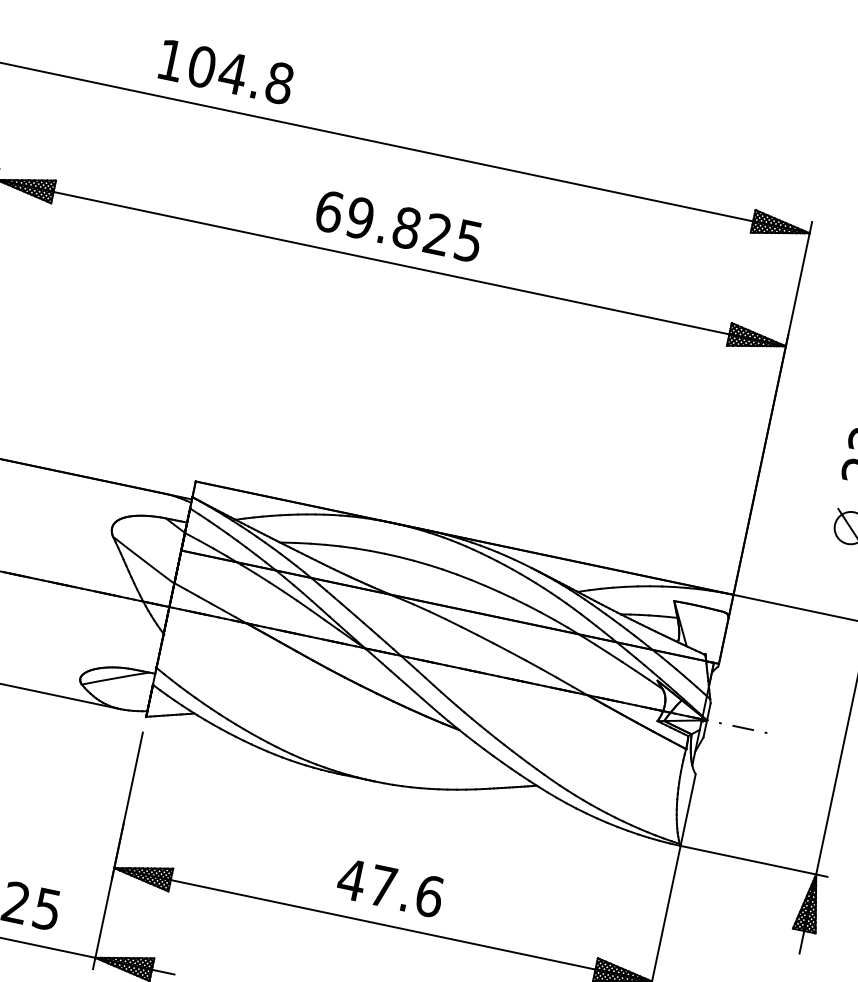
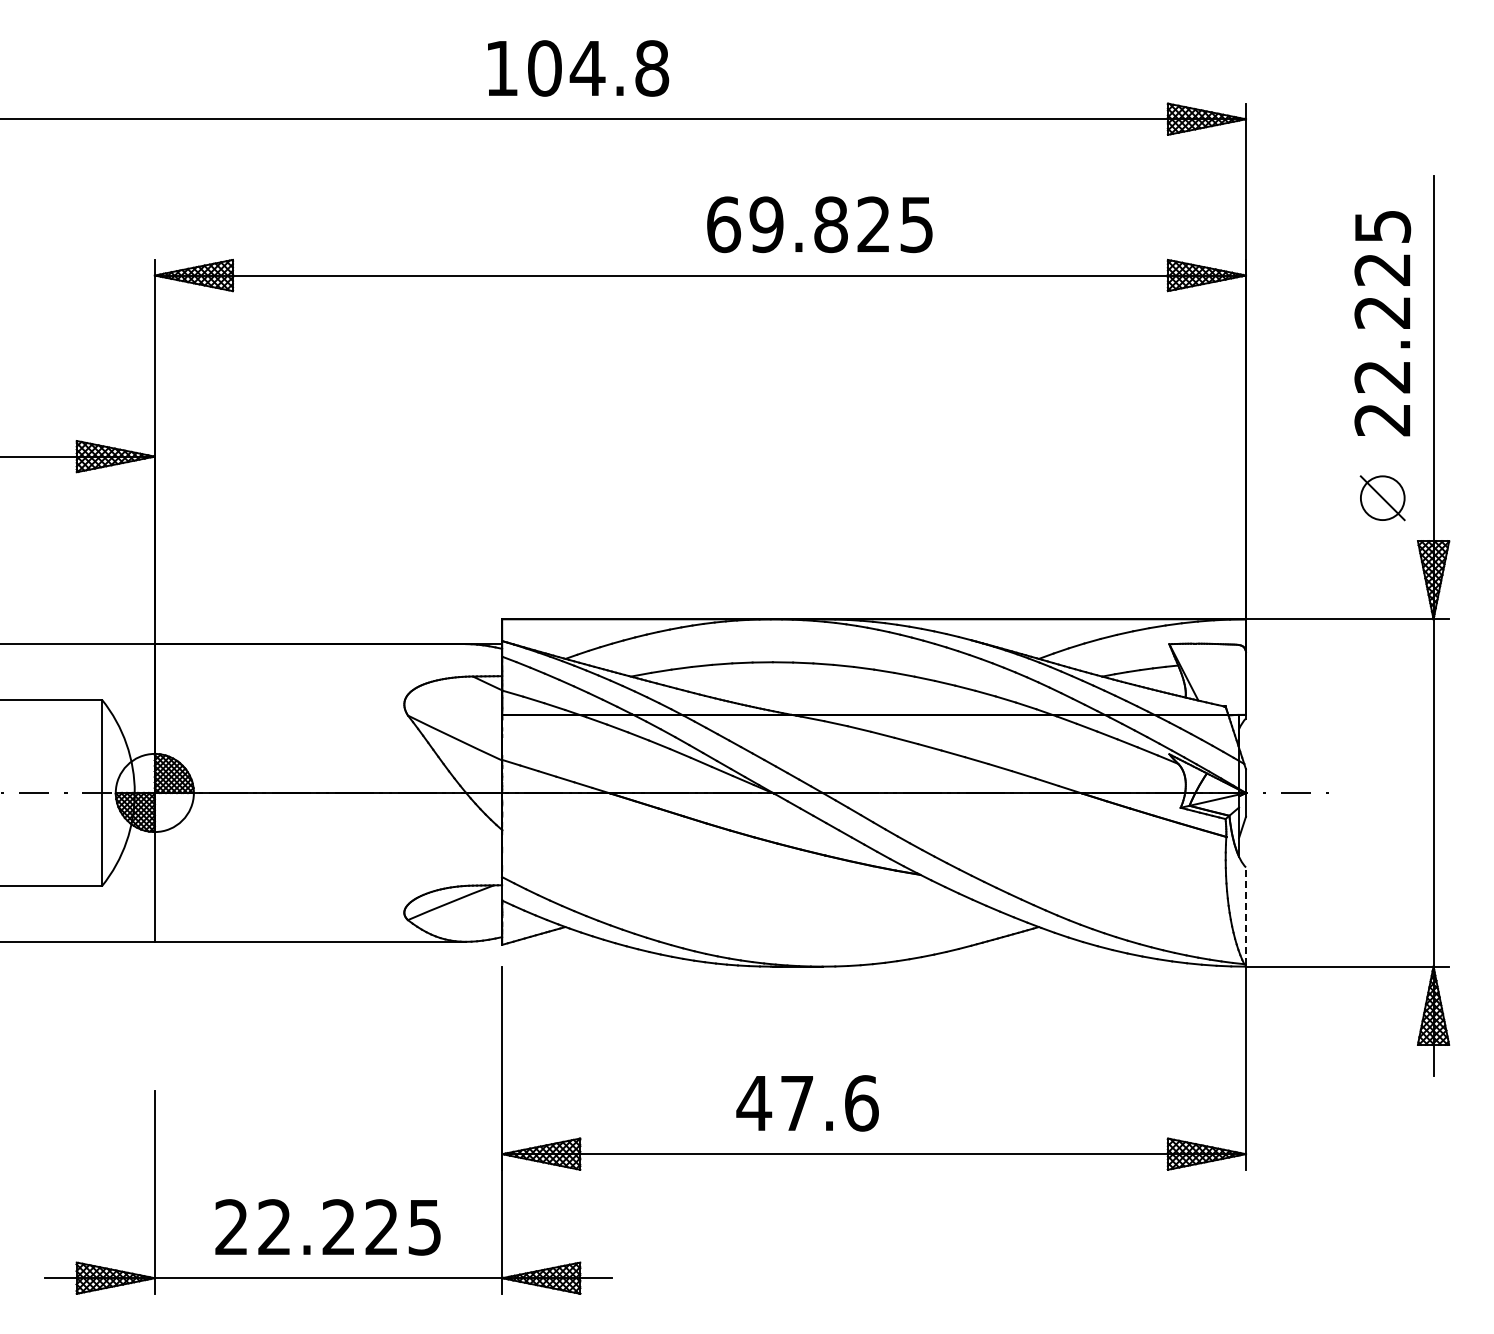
text: (226, 72) -> (578, 68), moved
text: (398, 226) -> (819, 224), moved
line: (688, 809) -> (1246, 916), solid -> dashed
text: (390, 888) -> (807, 1103), moved

